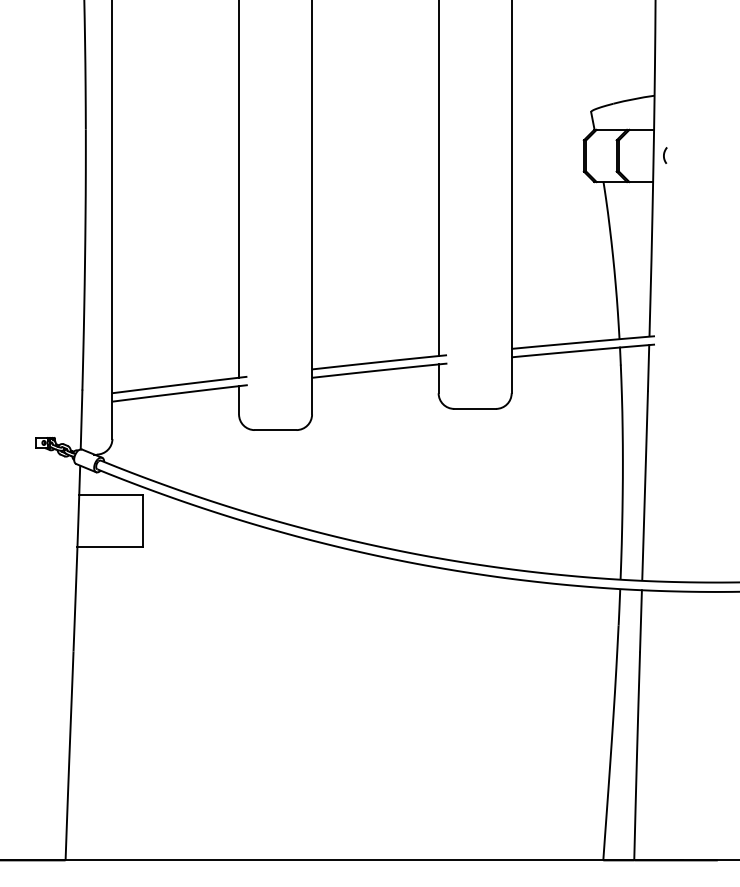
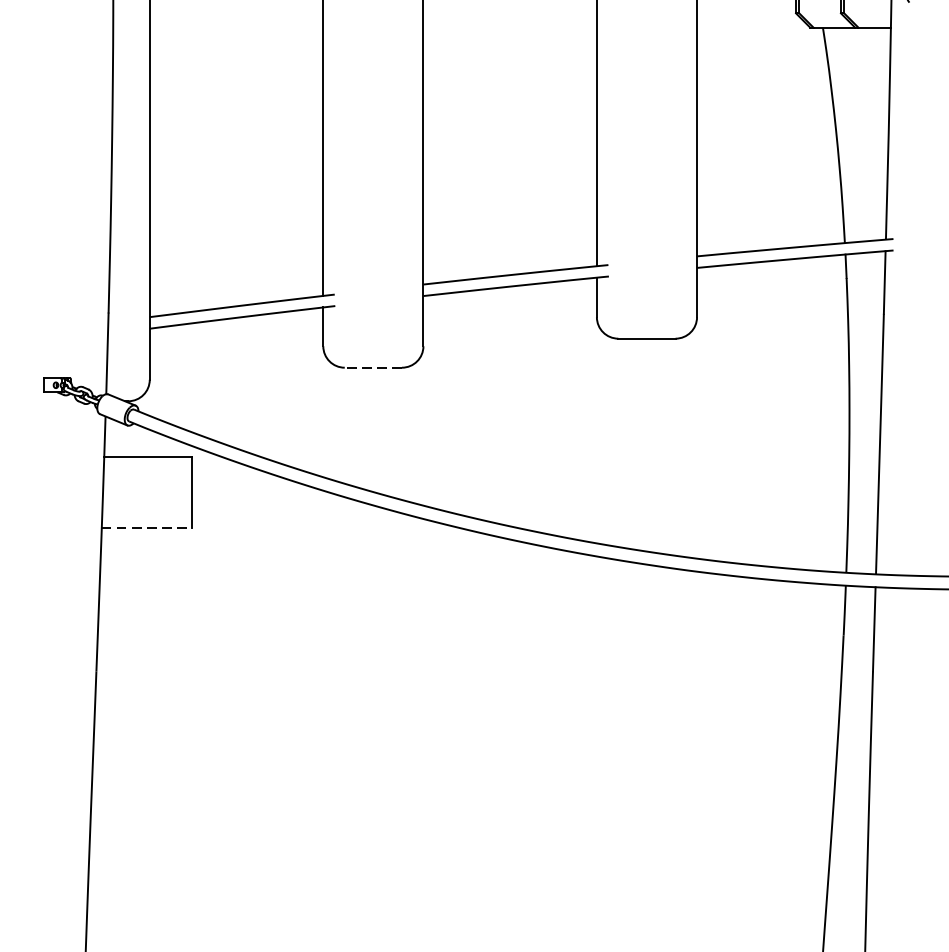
line: (275, 430) -> (373, 368), solid -> dashed
line: (110, 547) -> (147, 528), solid -> dashed

